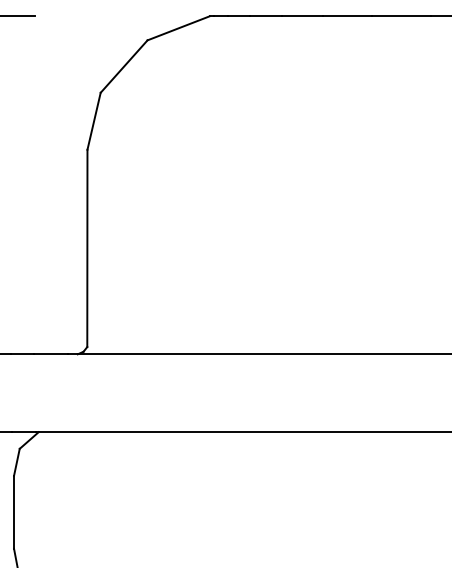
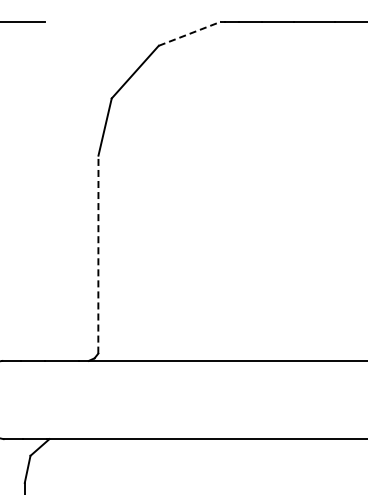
line: (178, 28) -> (189, 33), solid -> dashed
line: (87, 248) -> (98, 254), solid -> dashed

